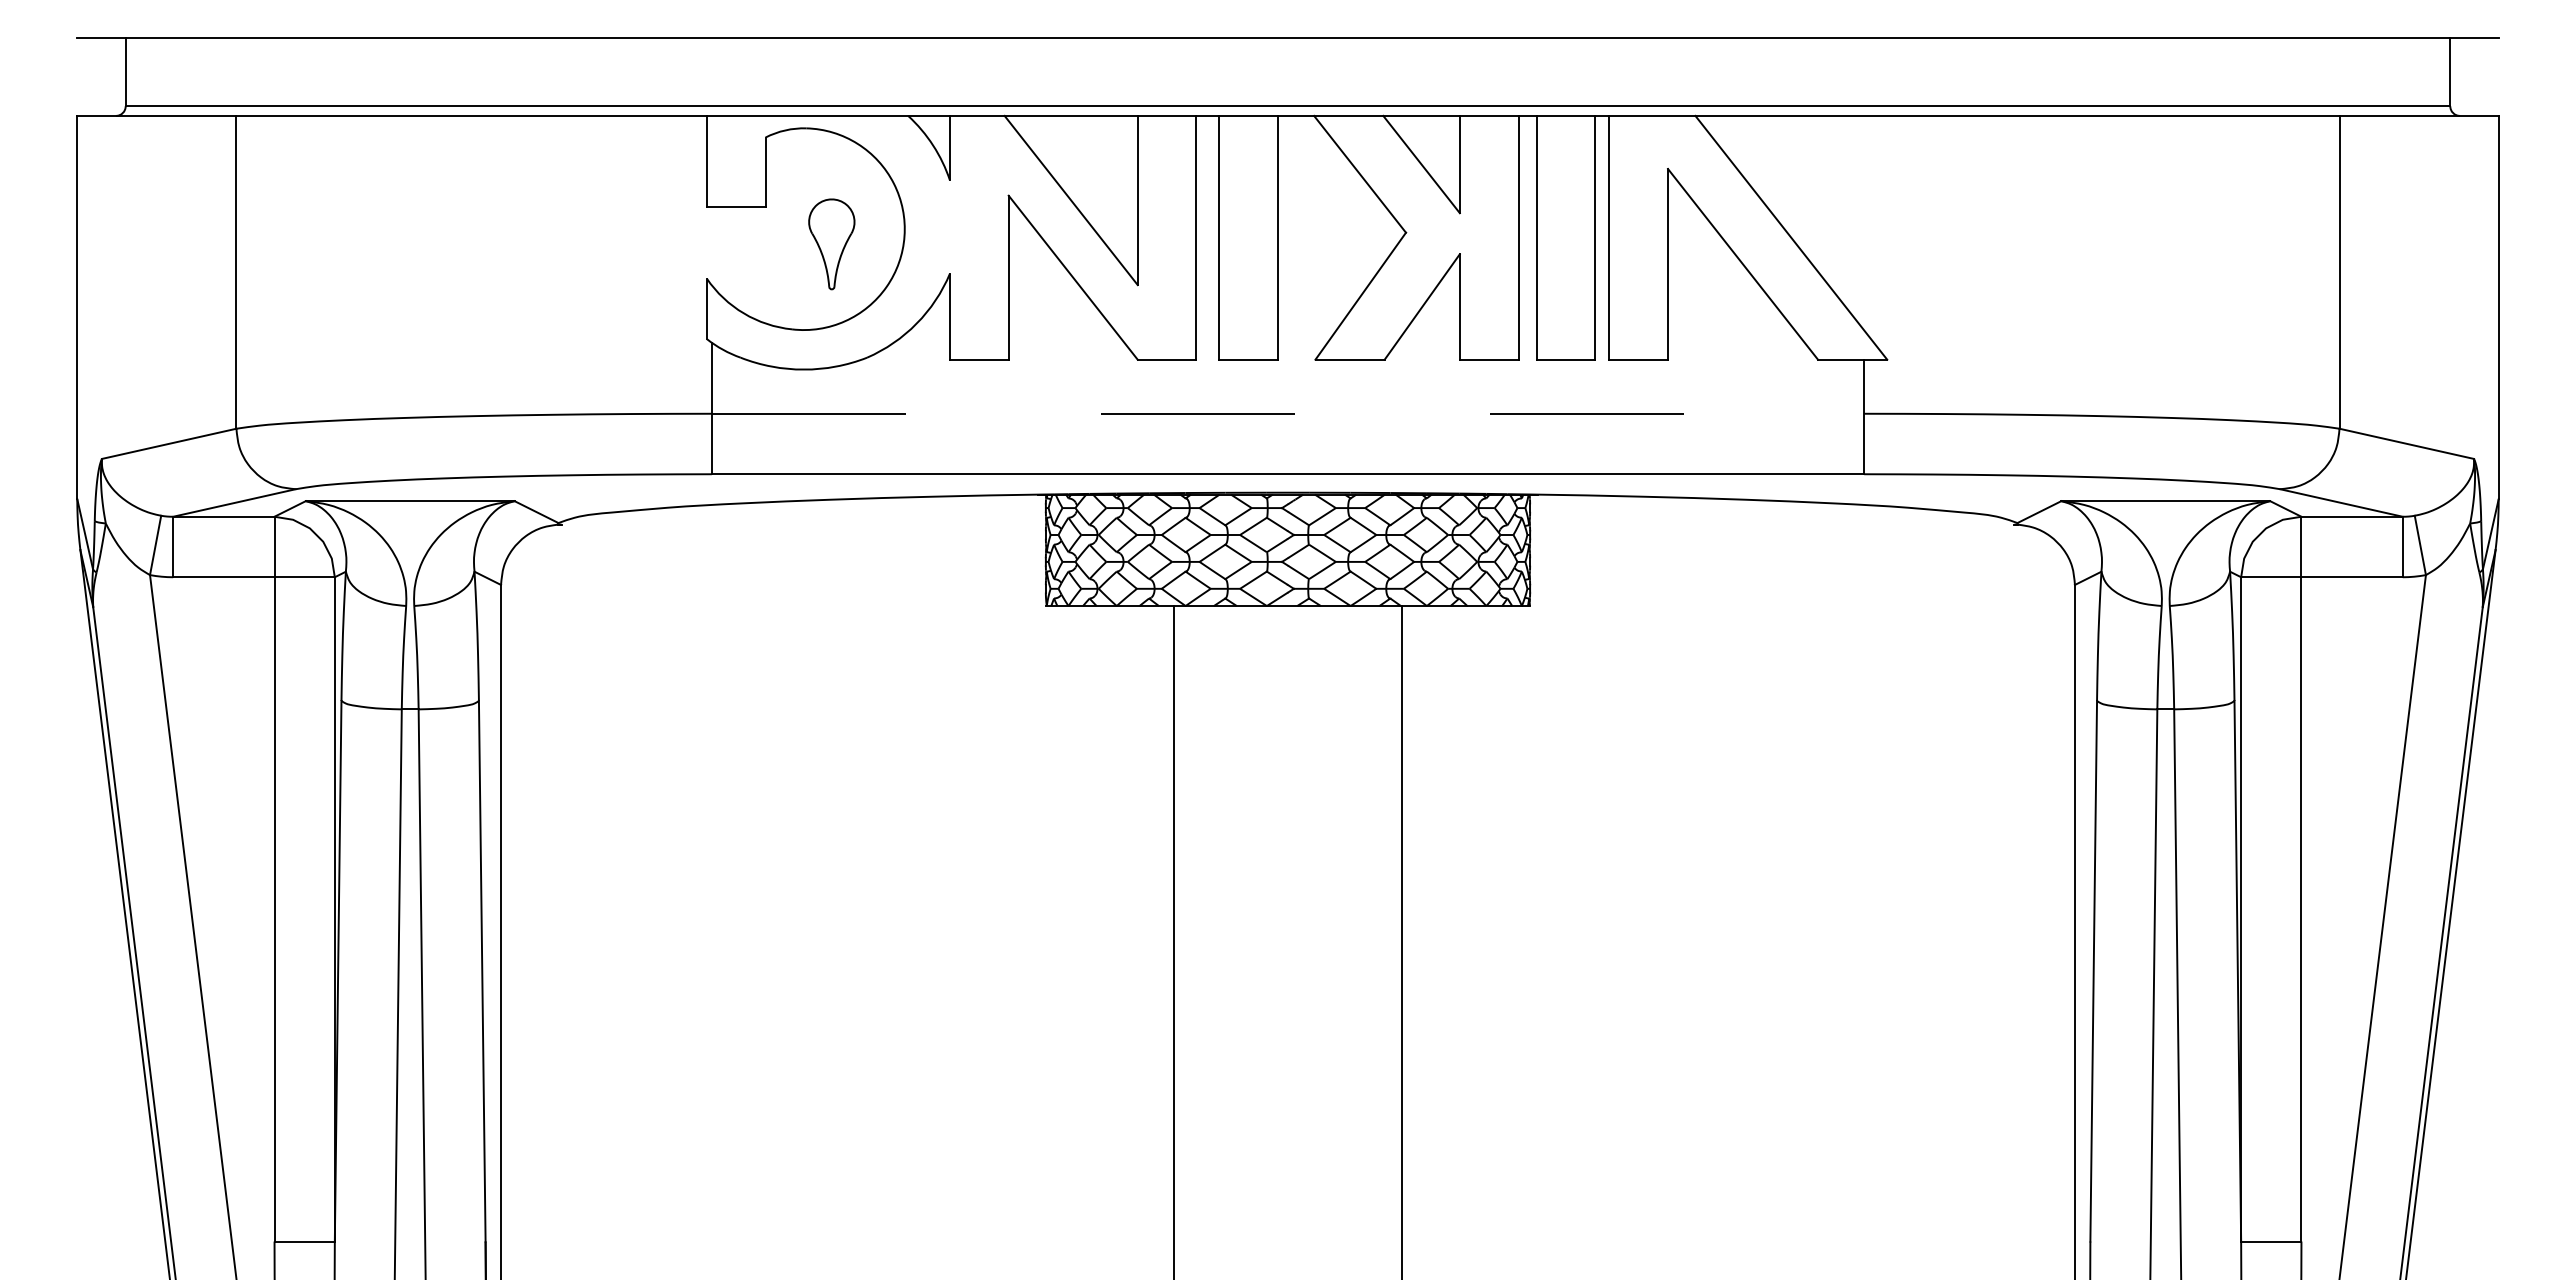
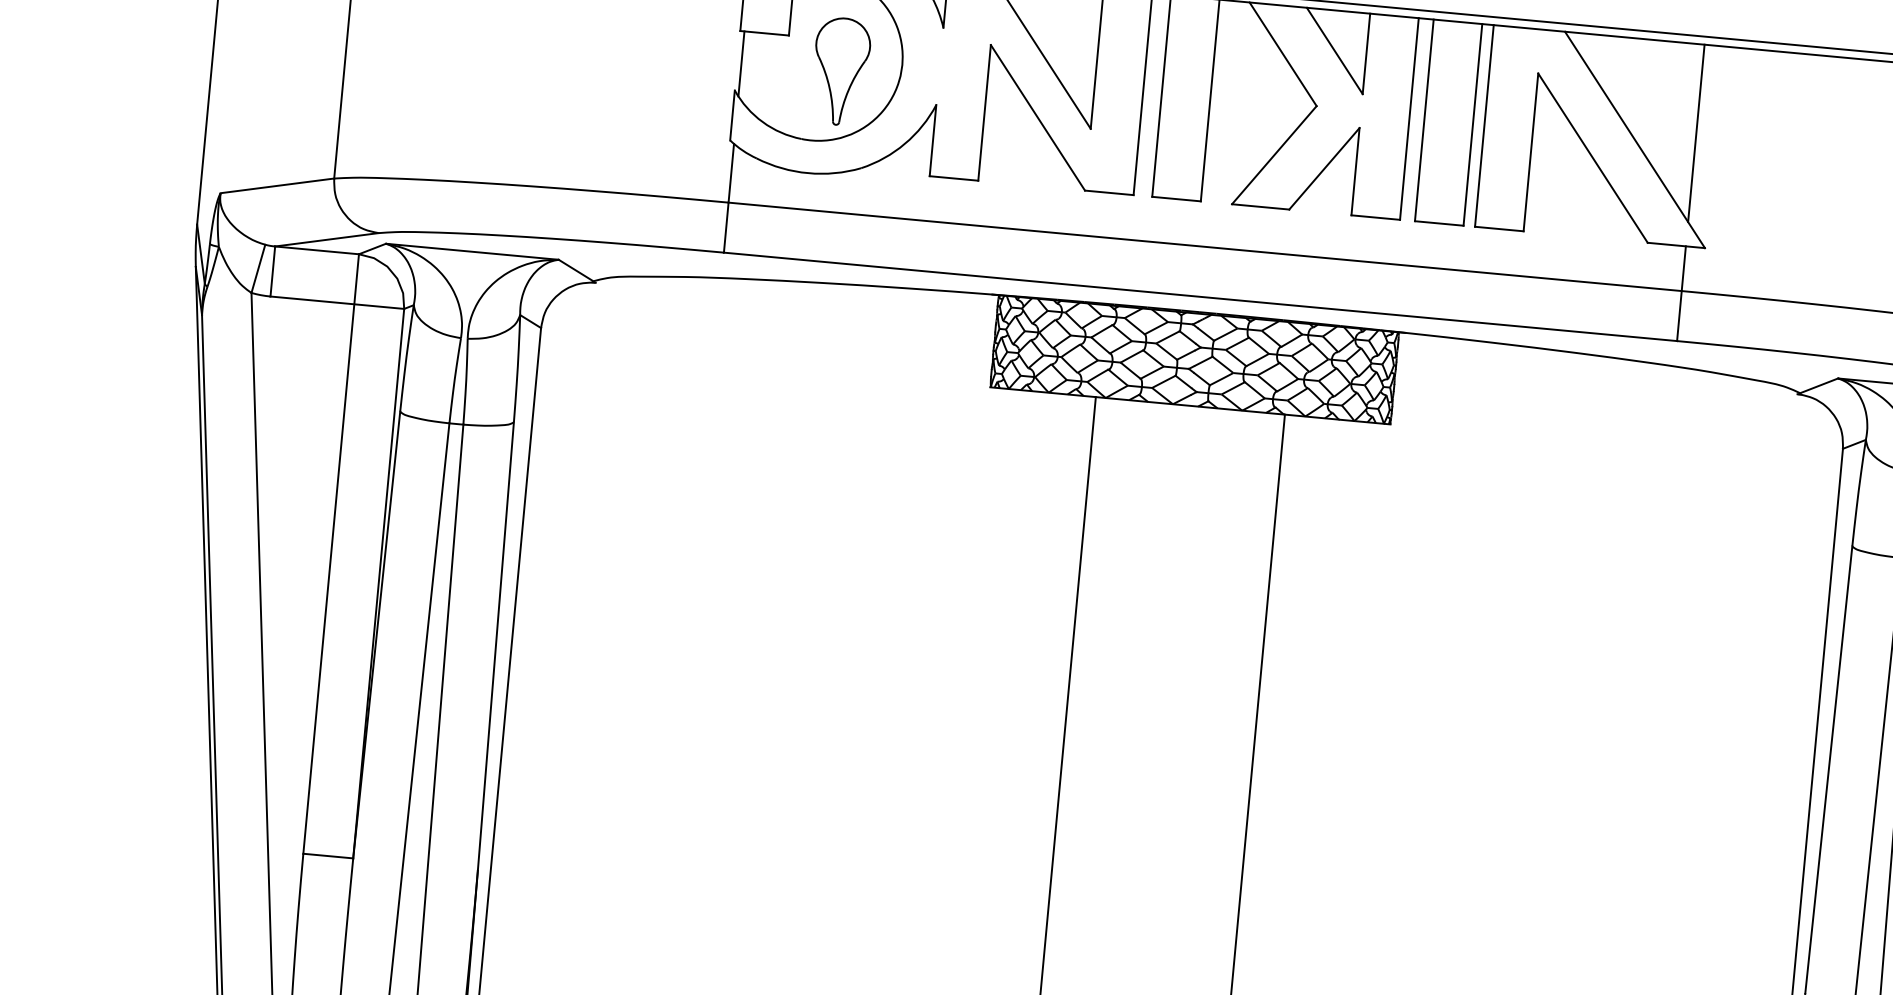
line: (1864, 222) -> (1696, 132), added
part: (831, 244) -> (840, 71), size x1.43
line: (711, 245) -> (741, 63), added
line: (1288, 413) -> (1205, 246), dashed -> solid

